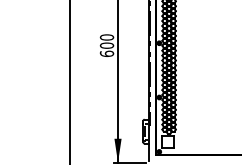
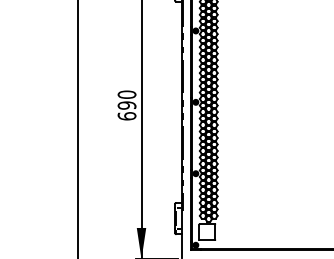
text: (107, 45) -> (127, 105), 600 -> 690

